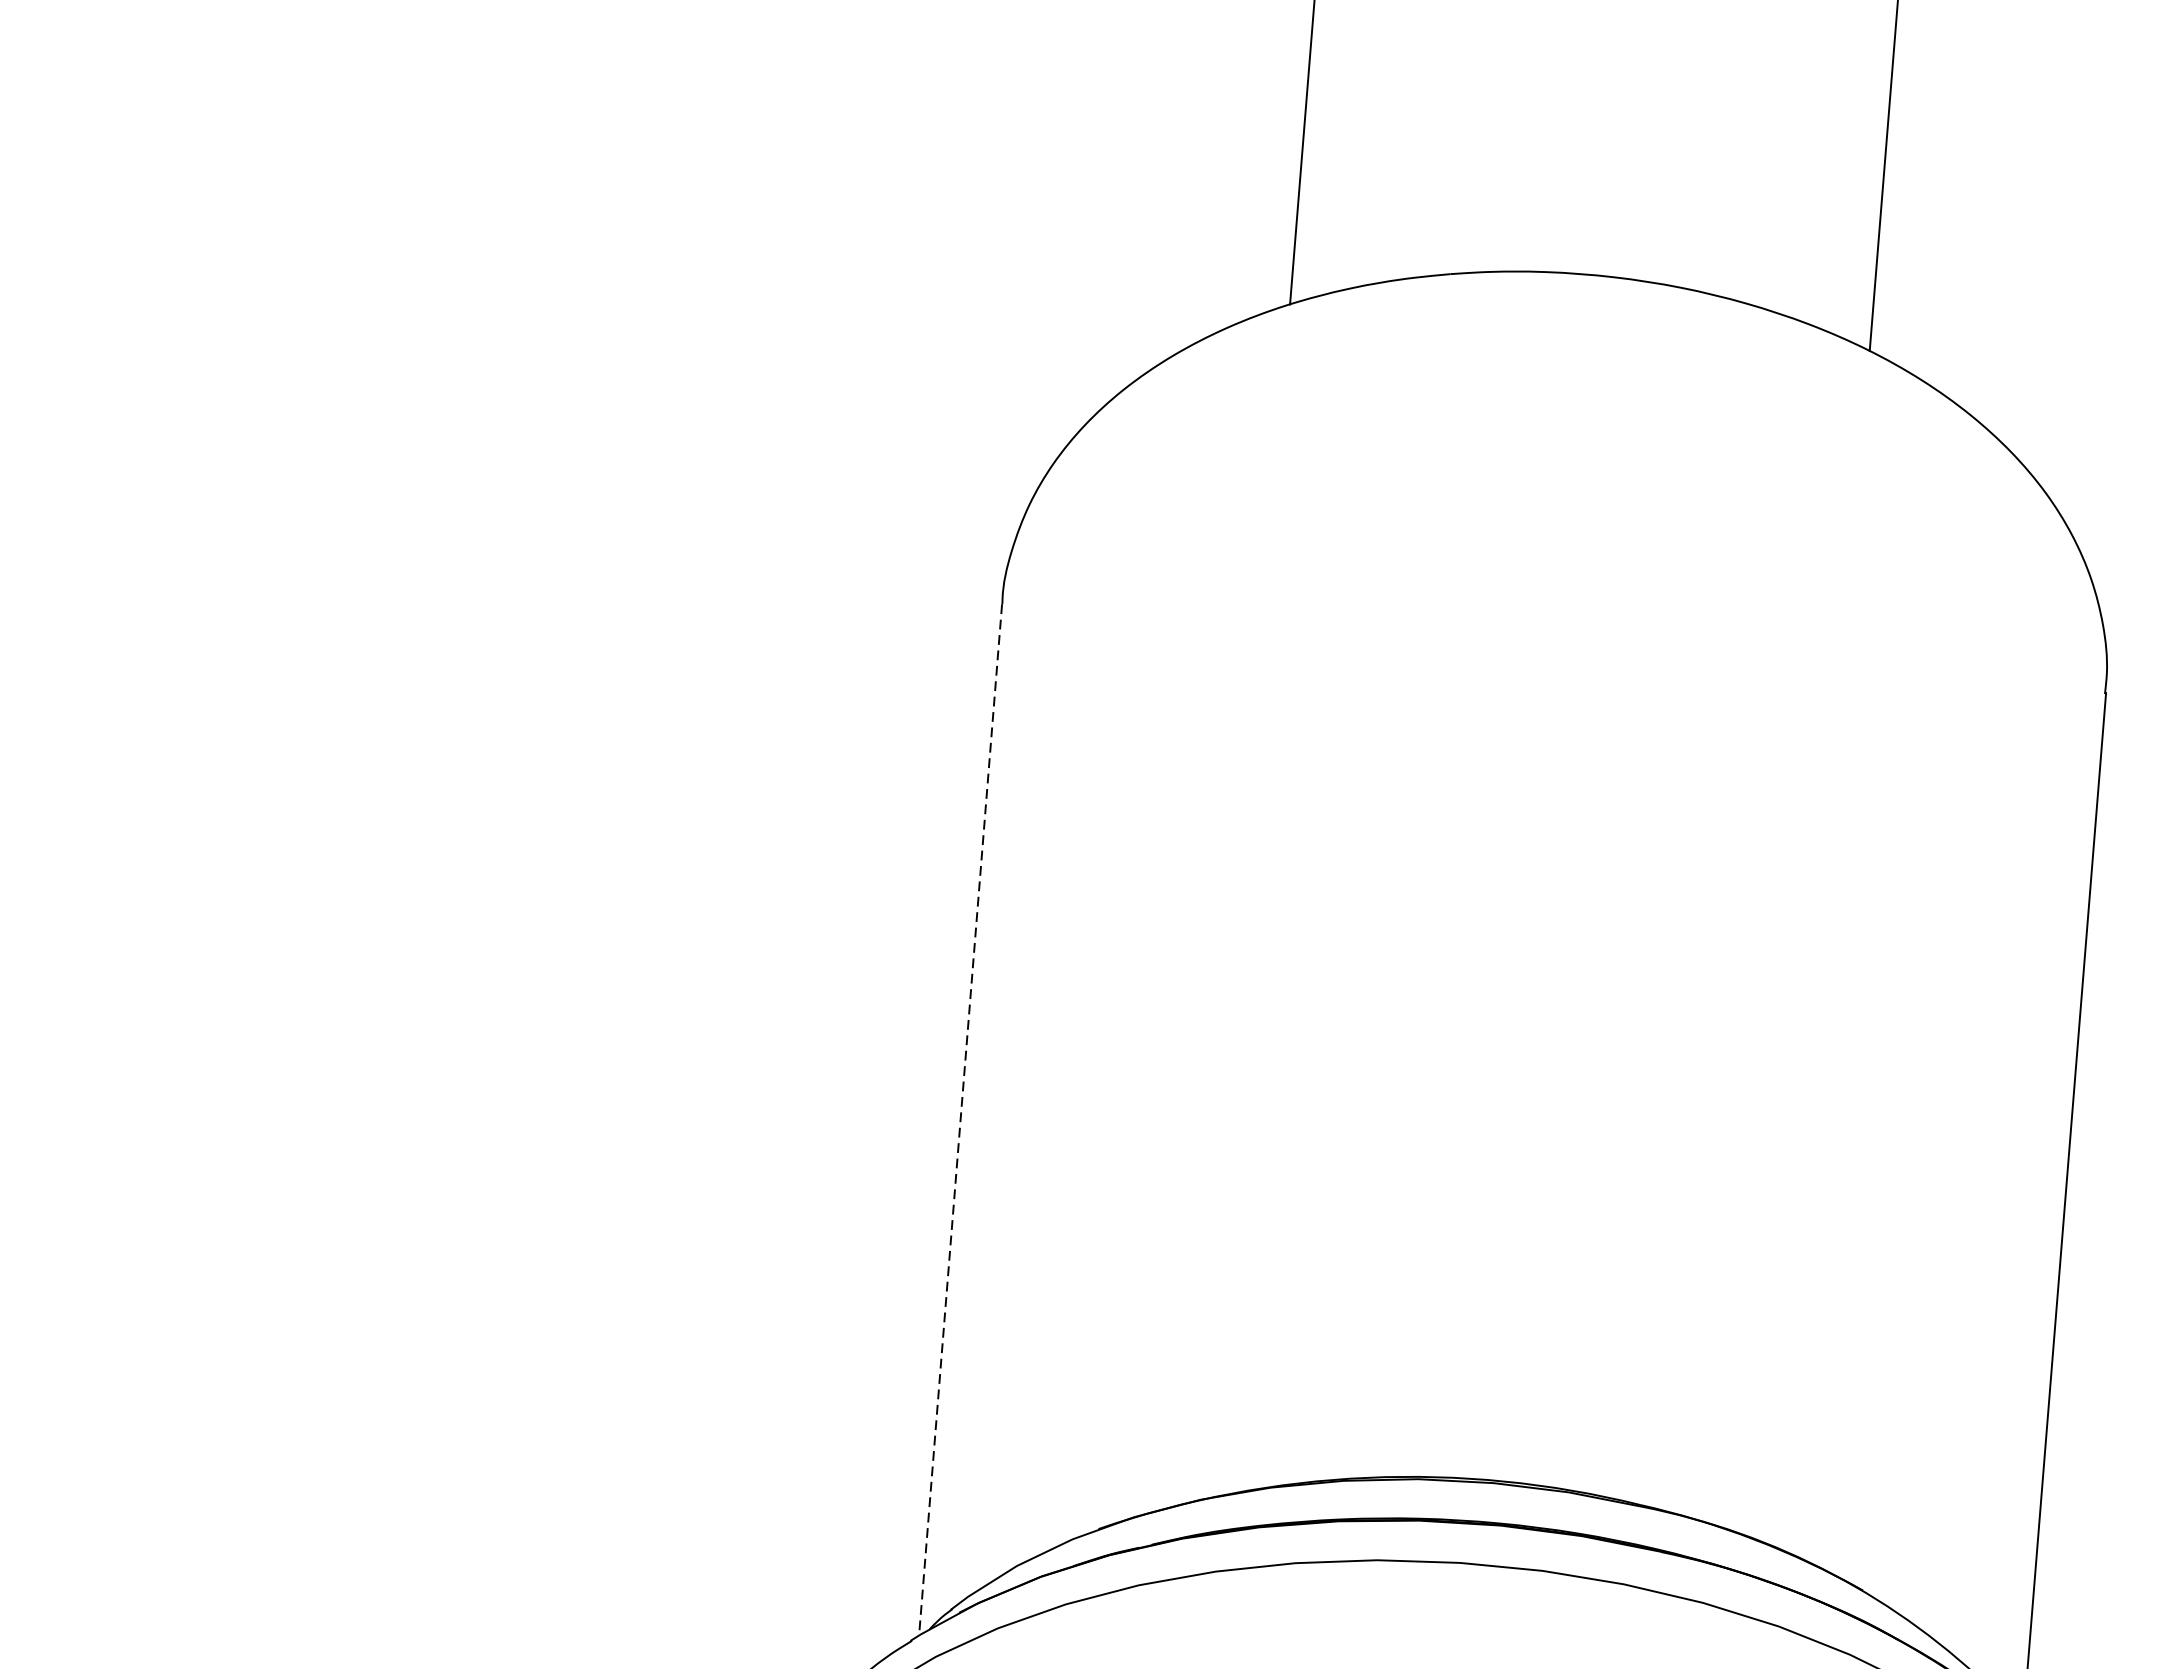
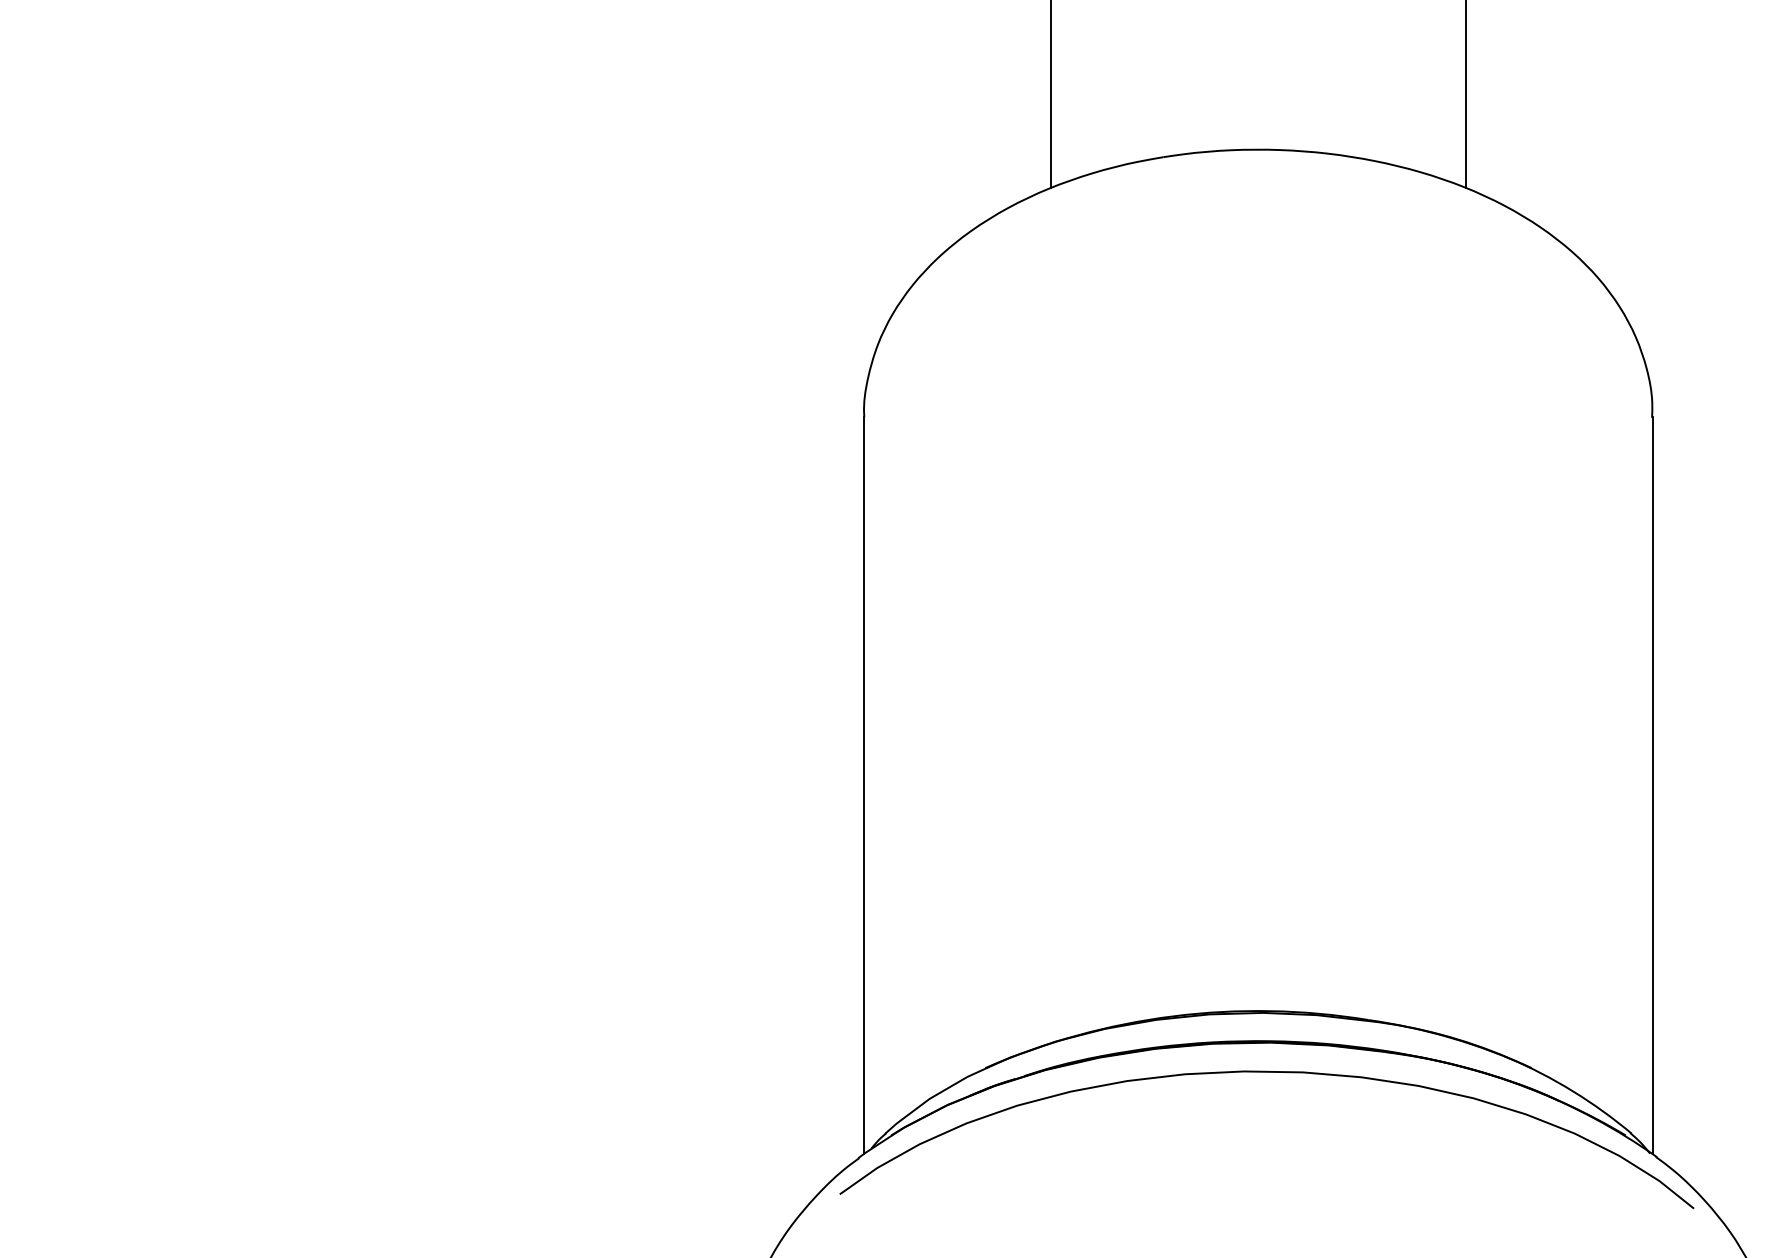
line: (961, 1121) -> (864, 786), dashed -> solid

